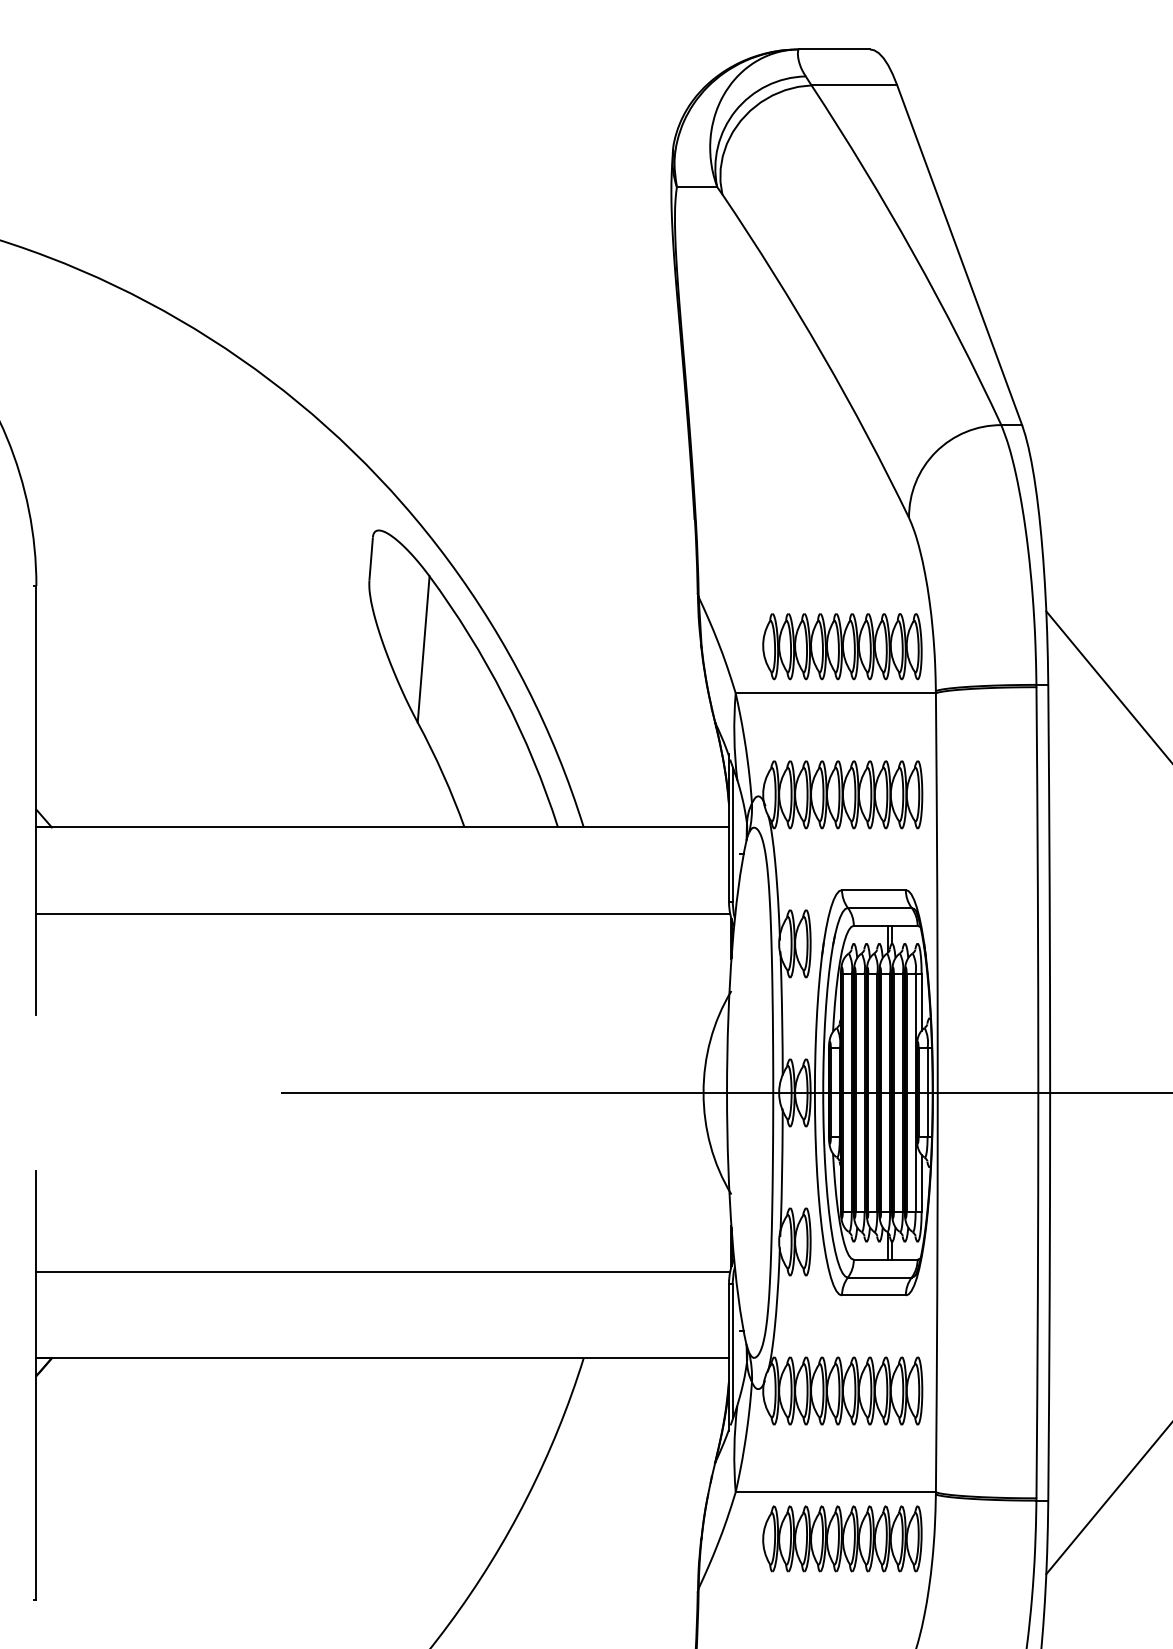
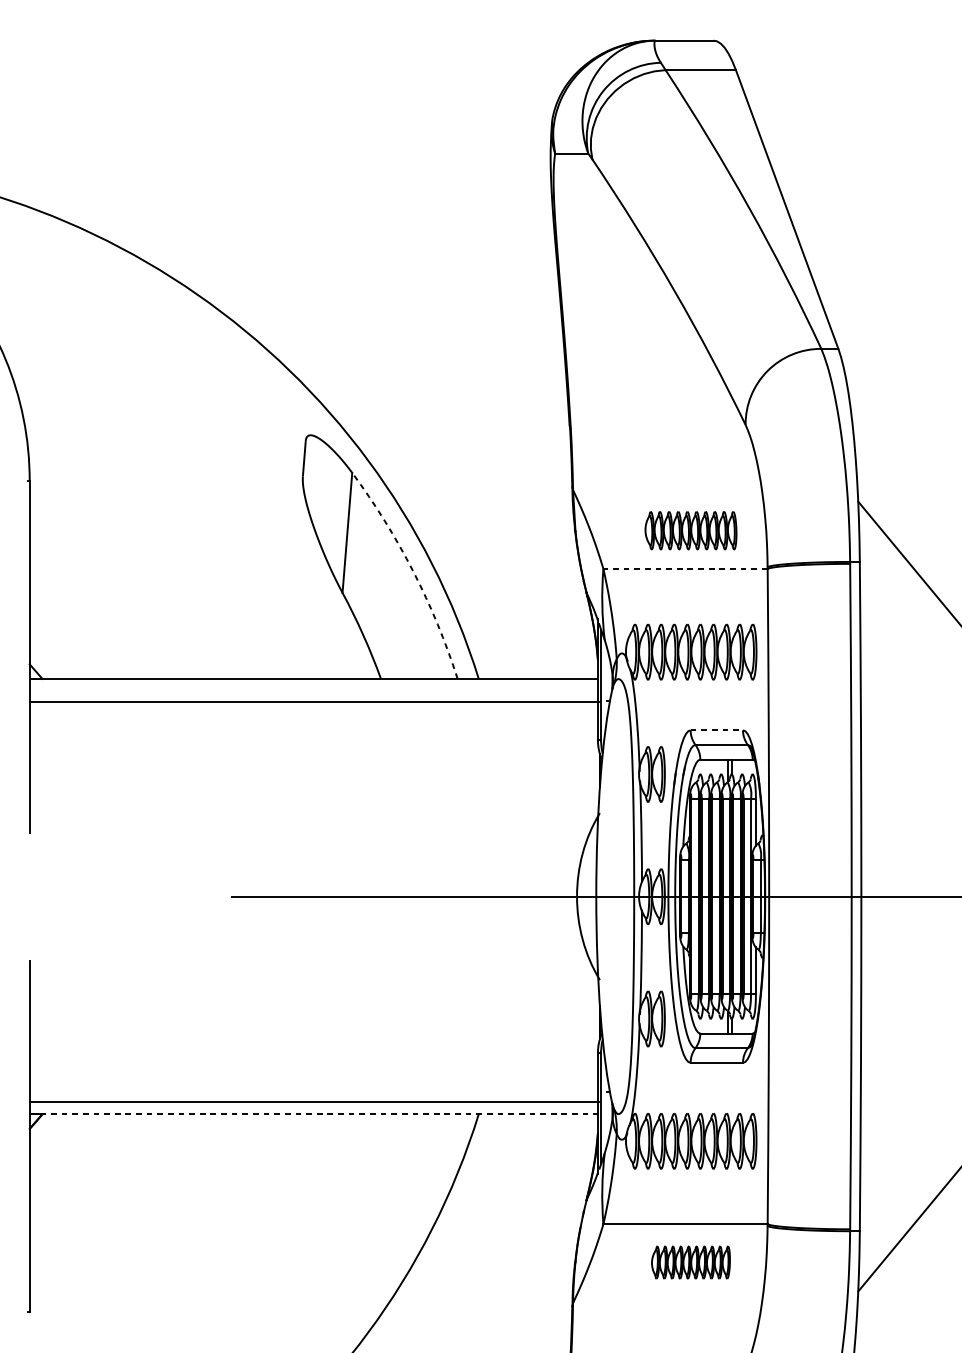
part: (842, 646) -> (691, 530), size x0.7
line: (835, 693) -> (685, 569), solid -> dashed
arc: (504, 696) -> (413, 571), solid -> dashed
line: (873, 890) -> (716, 730), solid -> dashed
line: (383, 913) -> (314, 701), moved
line: (383, 1271) -> (314, 1101), moved
line: (383, 1358) -> (314, 1114), solid -> dashed
part: (842, 1538) -> (691, 1262), size x0.6

